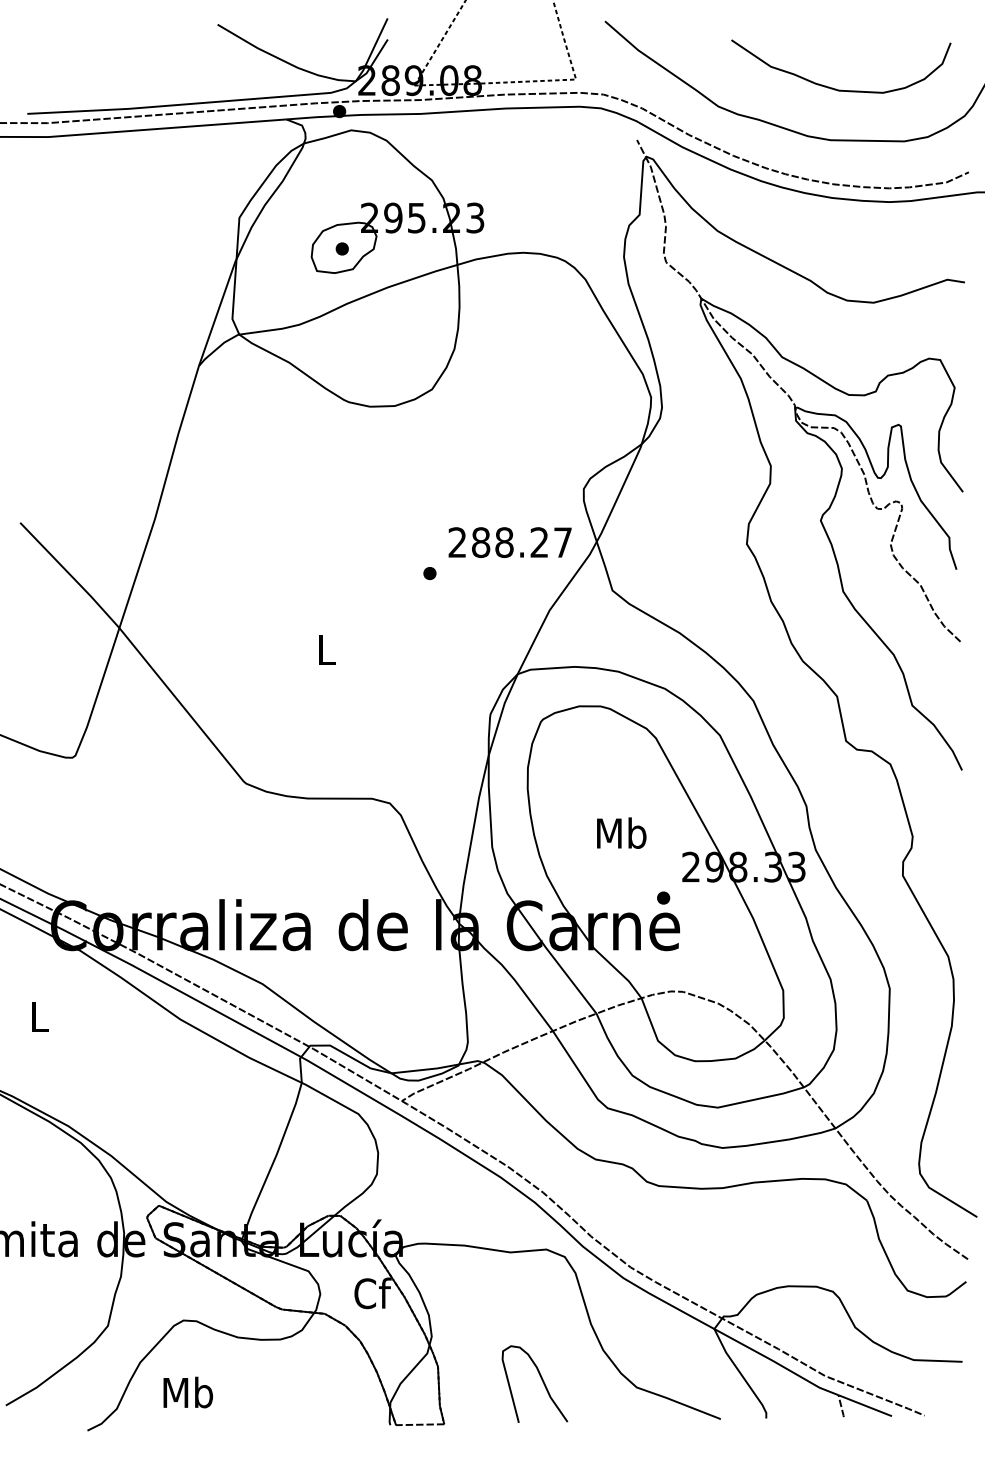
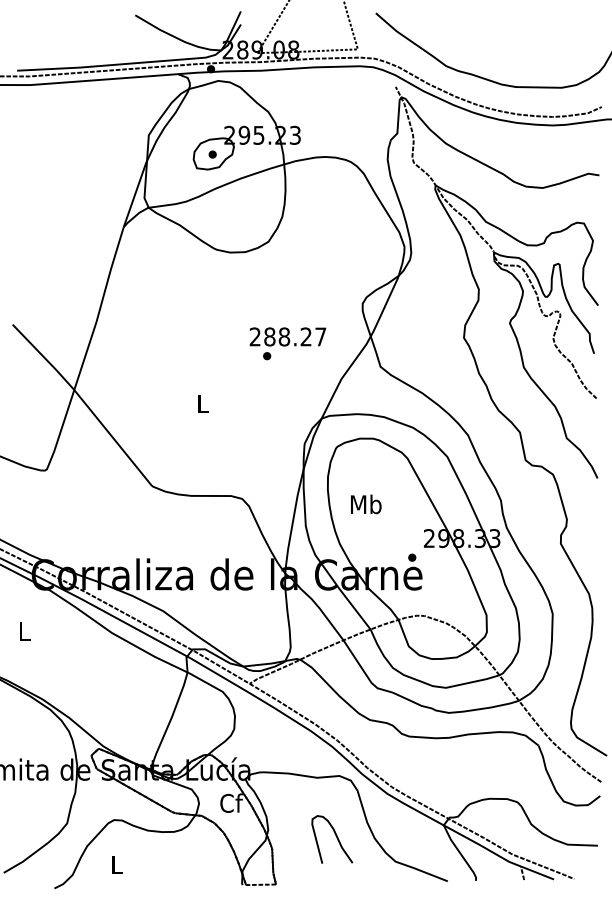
curve: (836, 87) -> (519, 54), removed
text: (509, 541) -> (287, 336), moved
text: (622, 833) -> (366, 504), moved
curve: (541, 1382) -> (336, 838), moved
text: (187, 1392) -> (116, 864), Mb -> L

